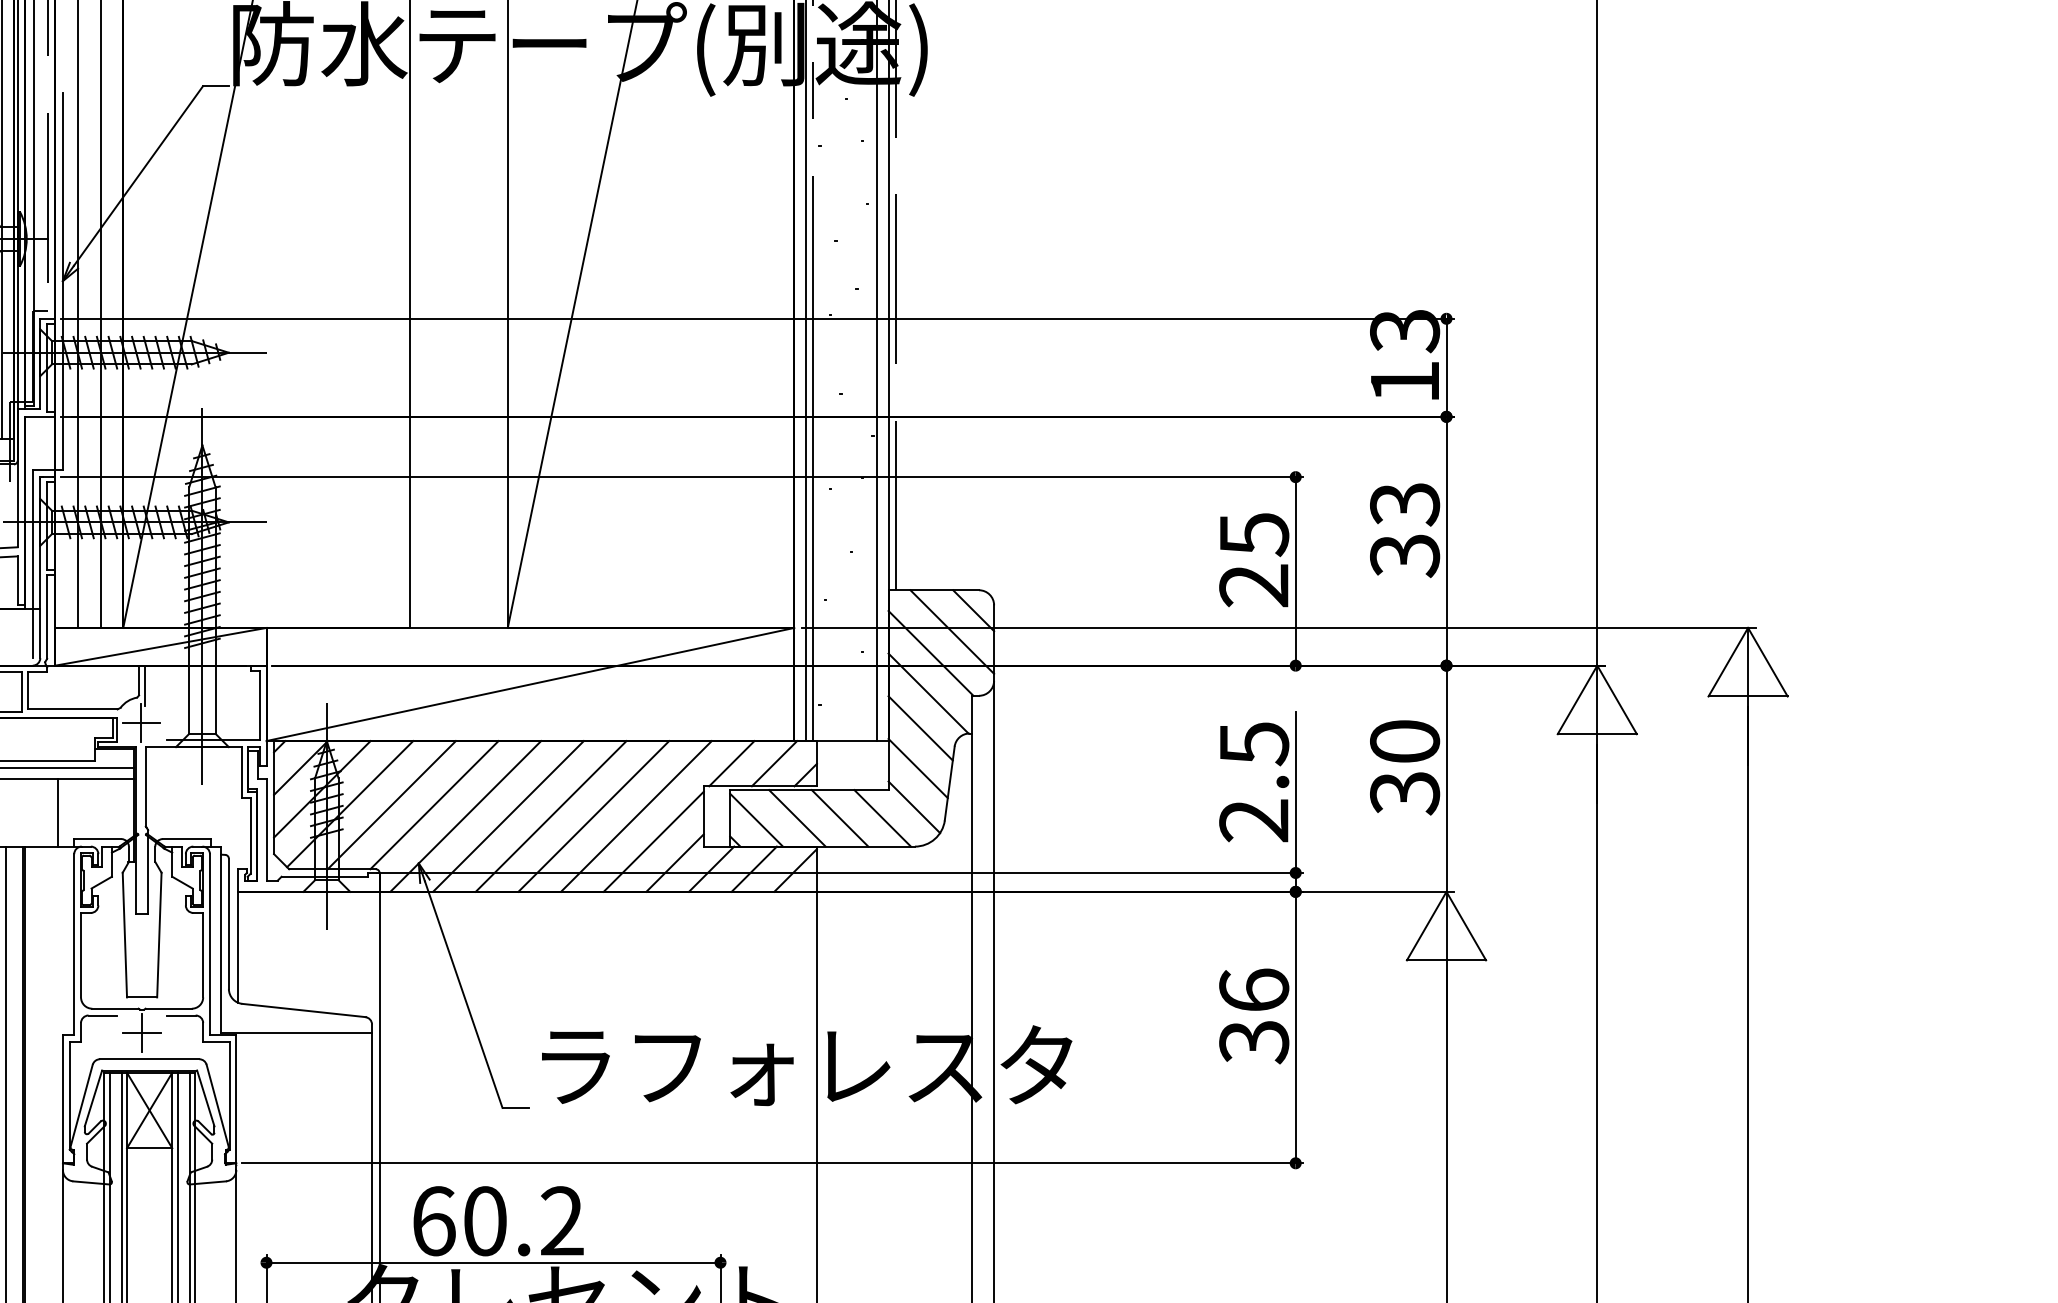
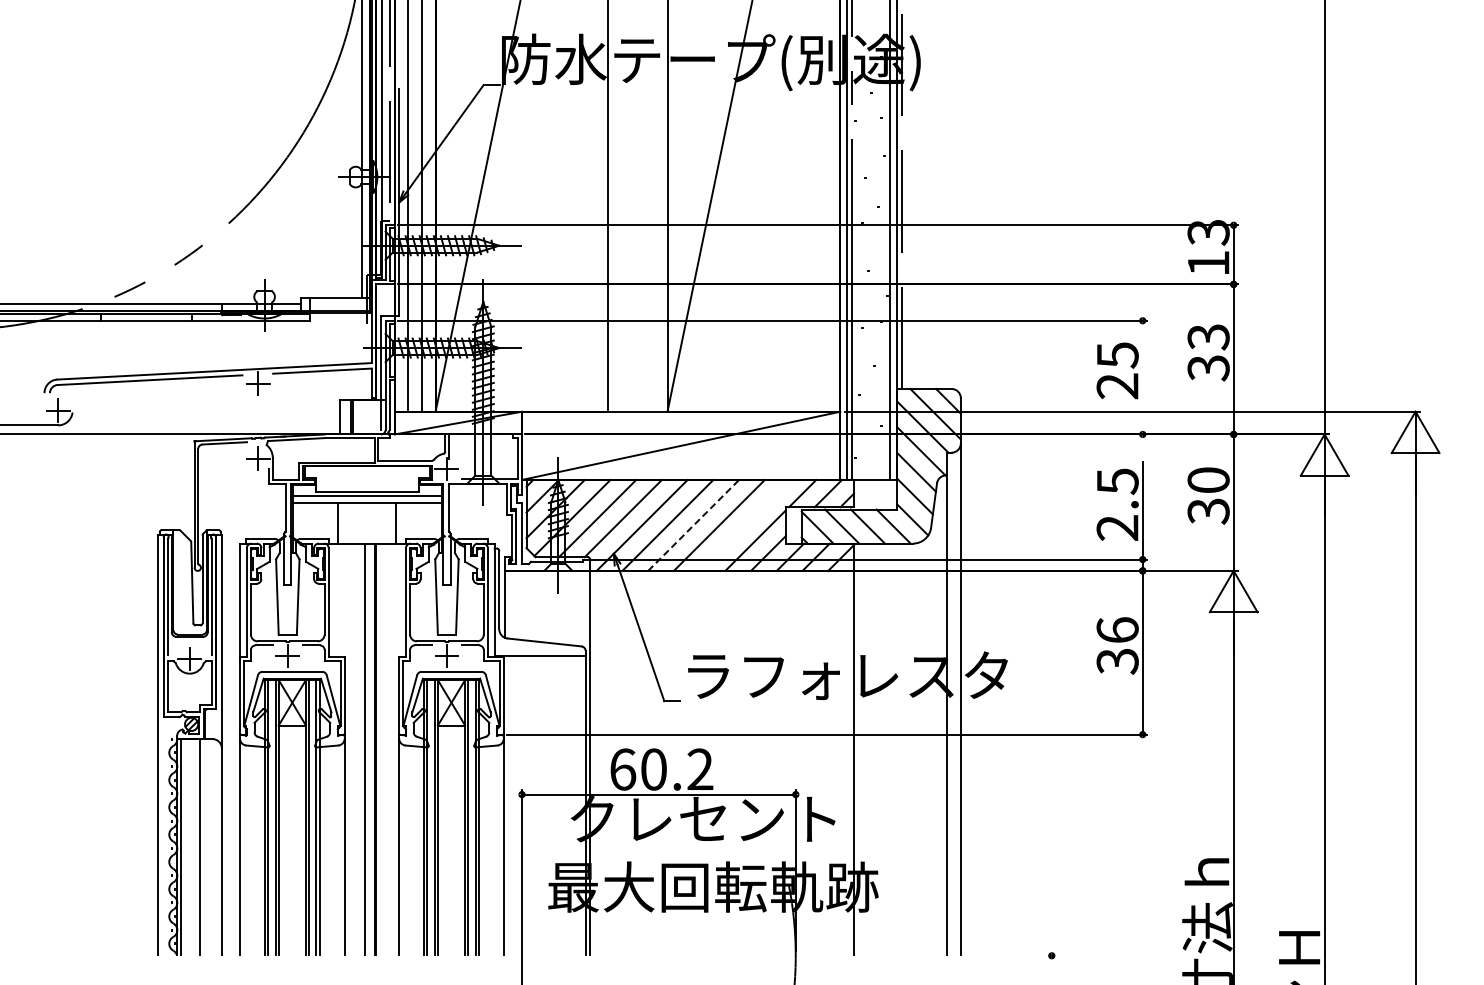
line: (1295, 571) -> (1142, 377), removed
line: (635, 814) -> (744, 524), removed
line: (552, 816) -> (694, 525), solid -> dashed

